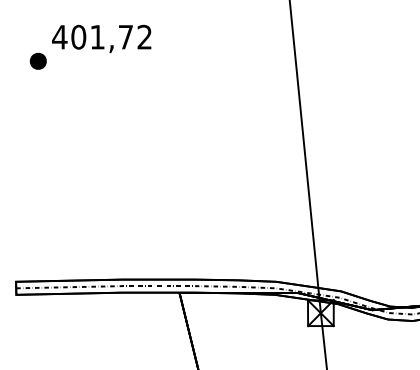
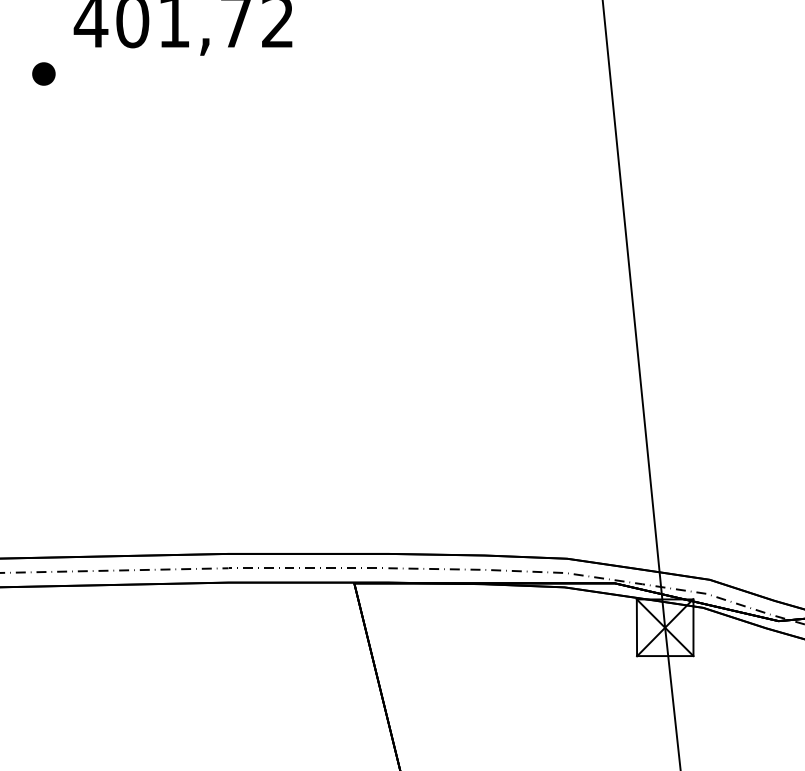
part: (38, 61) -> (44, 74), size x0.62

